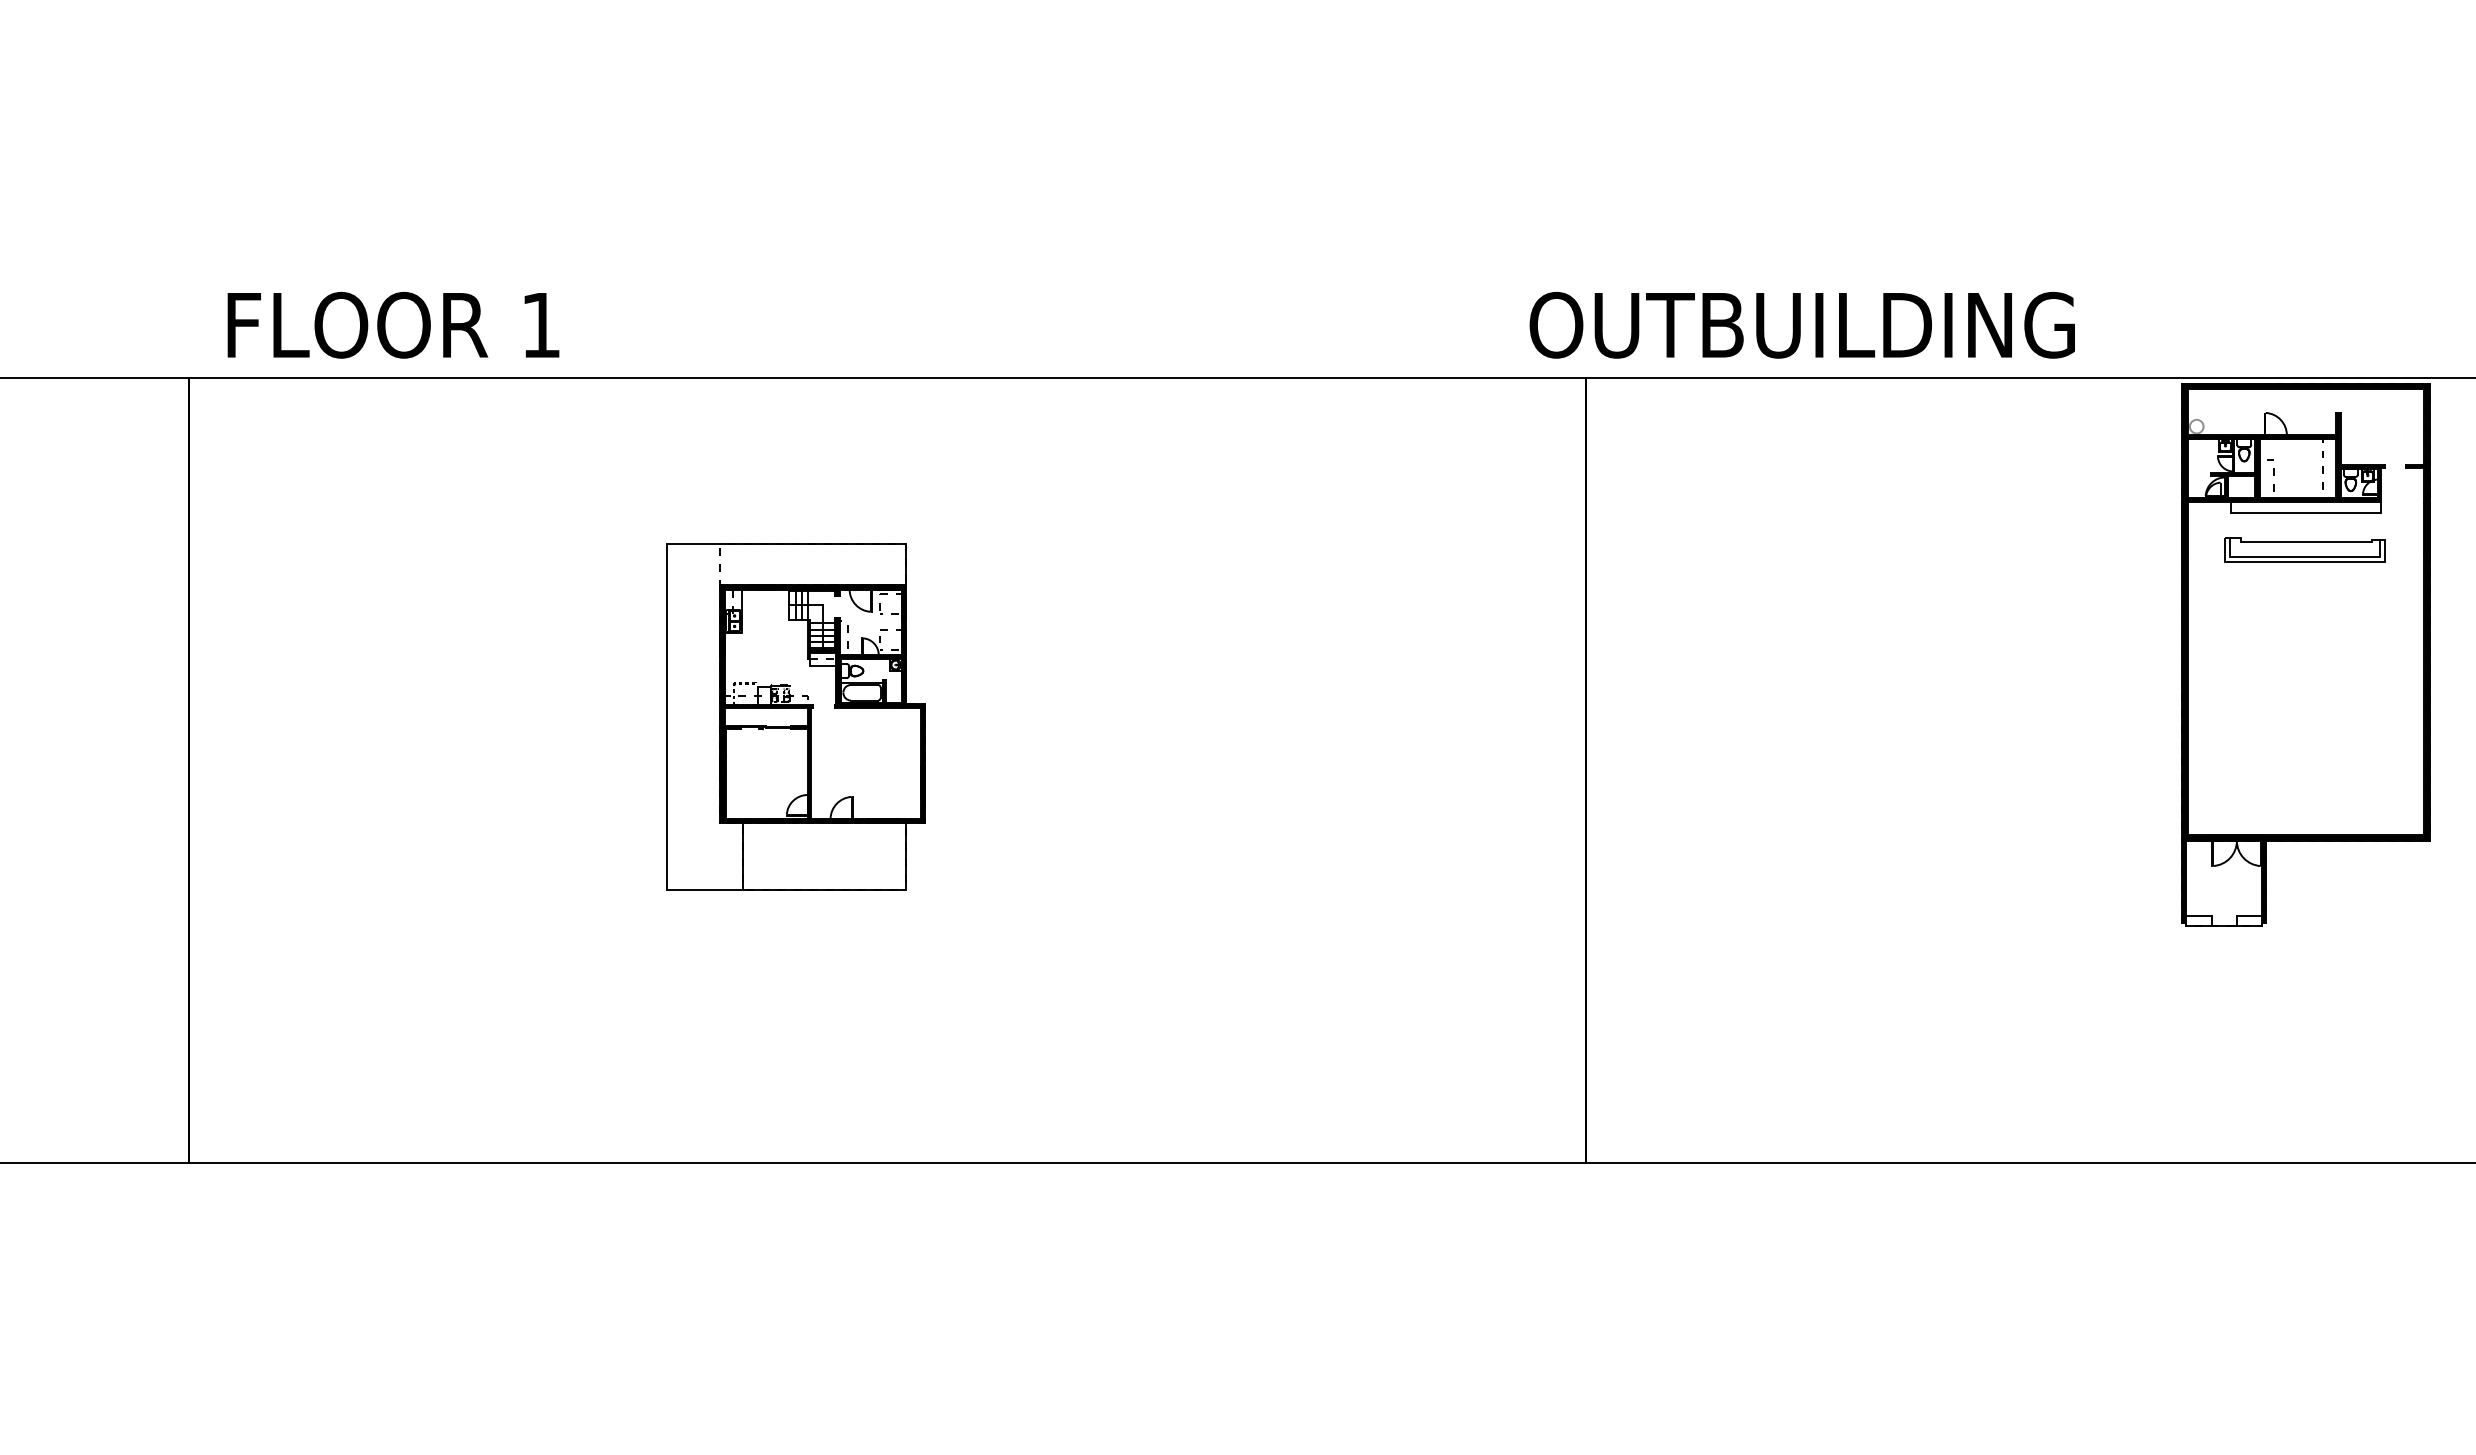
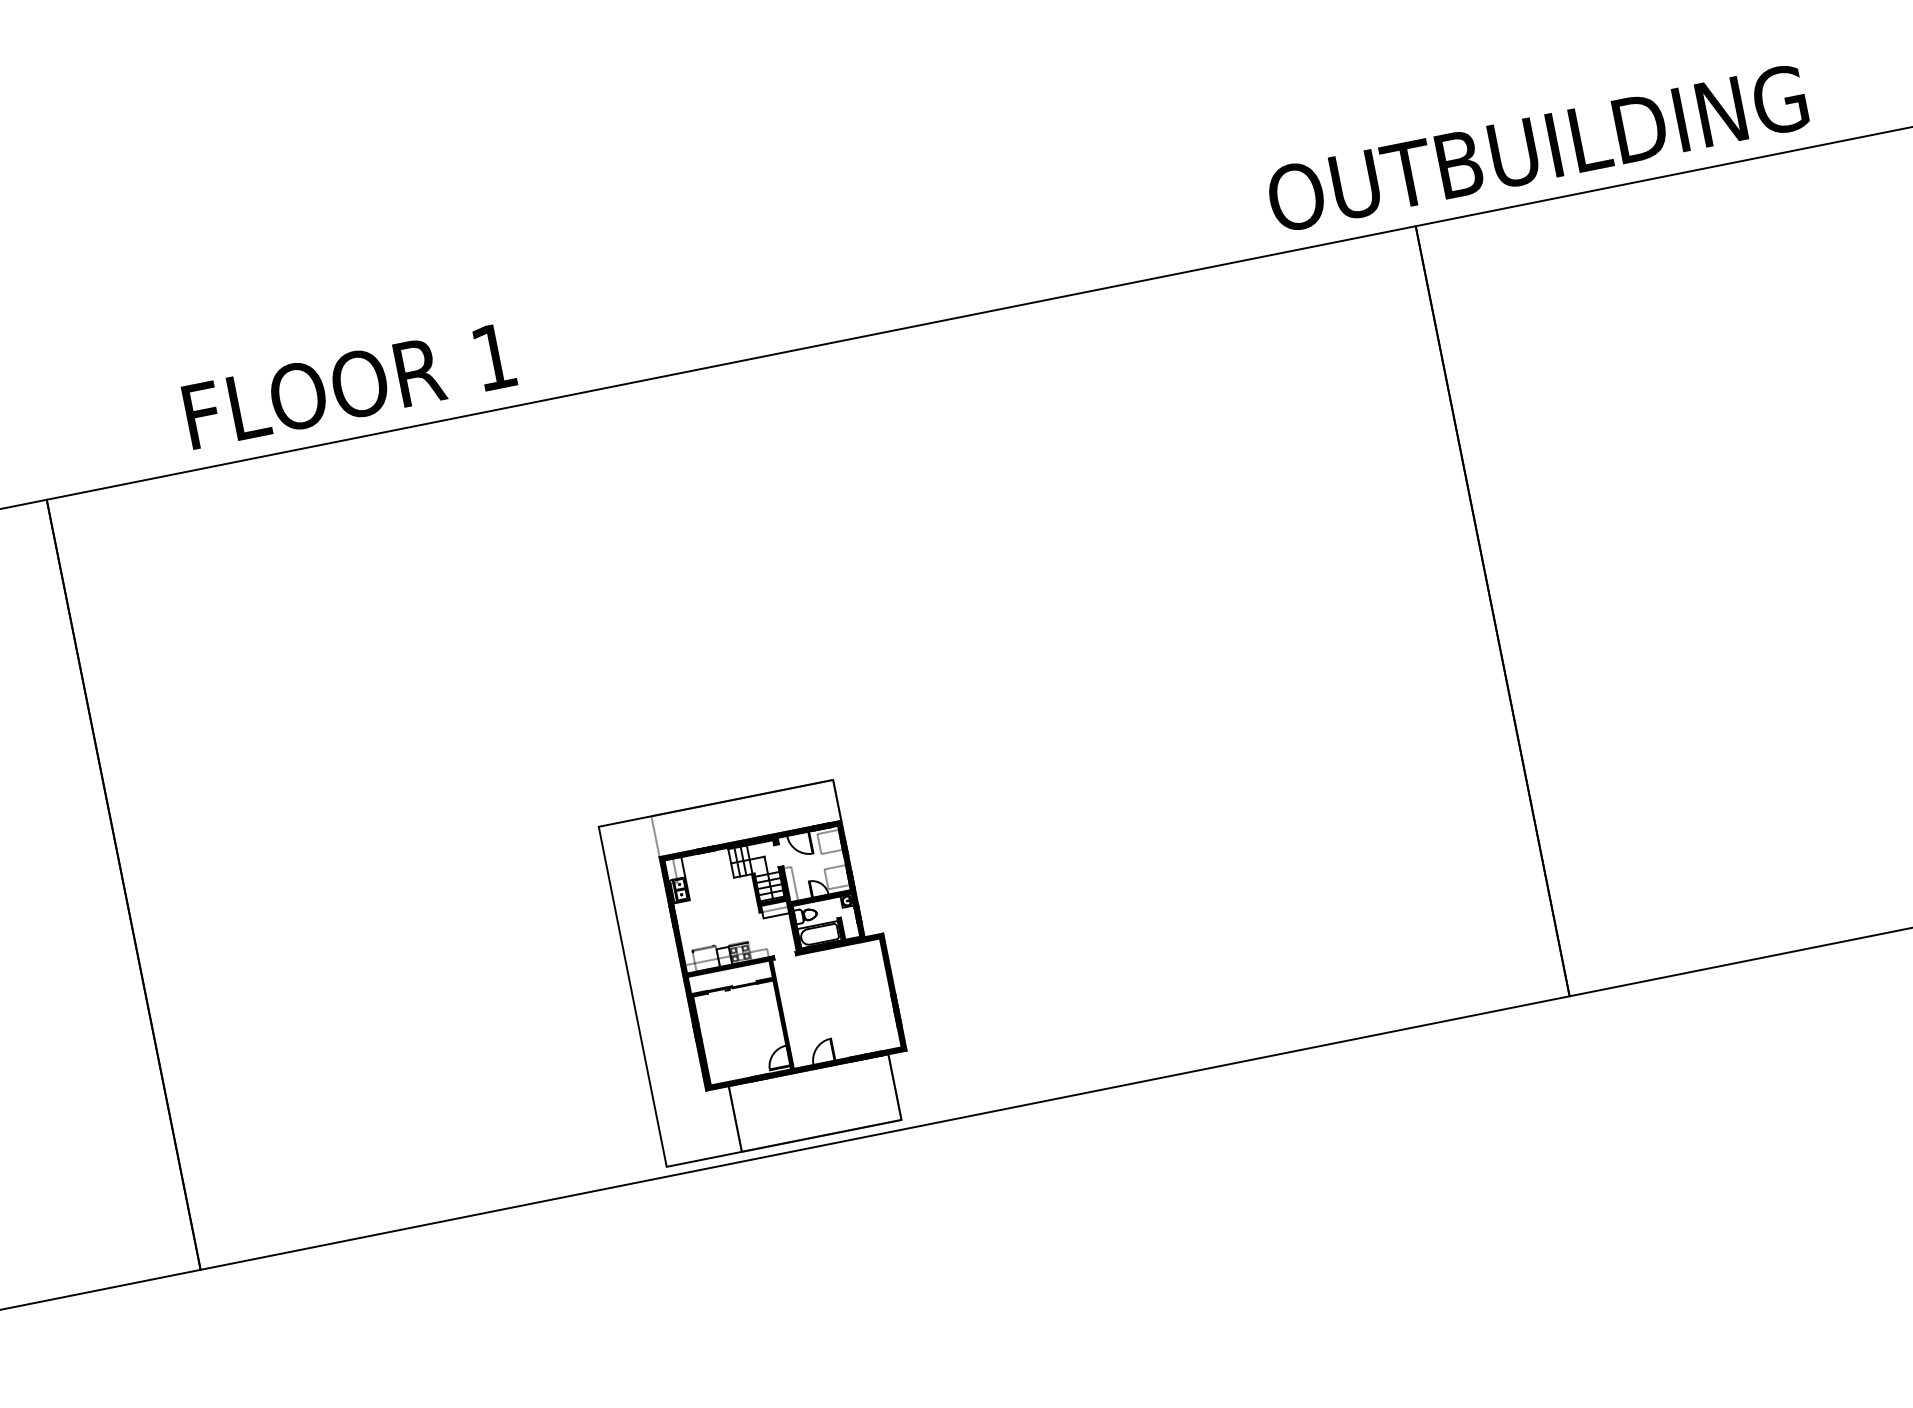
text: (393, 324) -> (349, 385), moved
text: (1801, 324) -> (1536, 147), moved
part: (795, 716) -> (758, 971), moved

